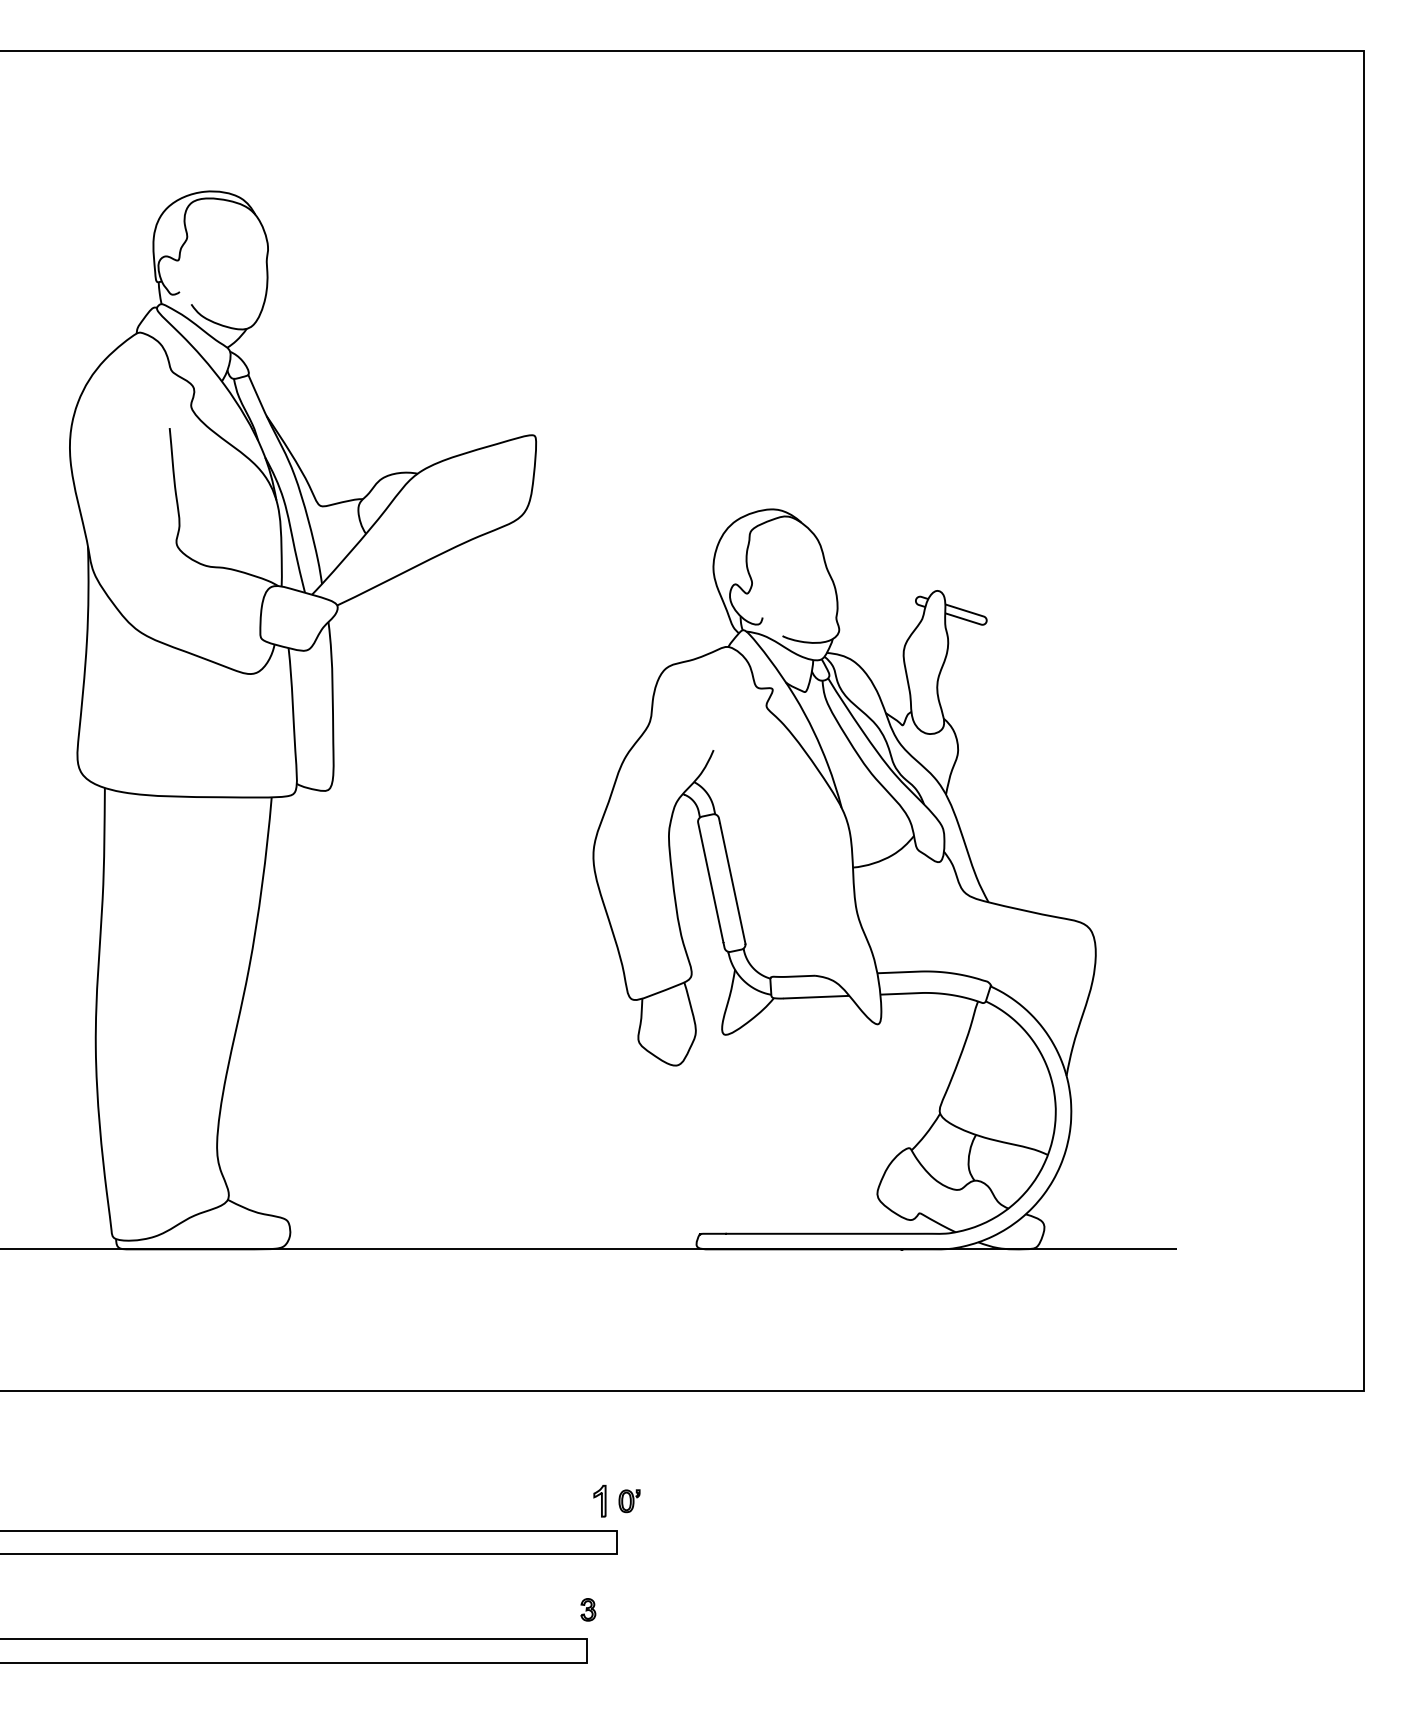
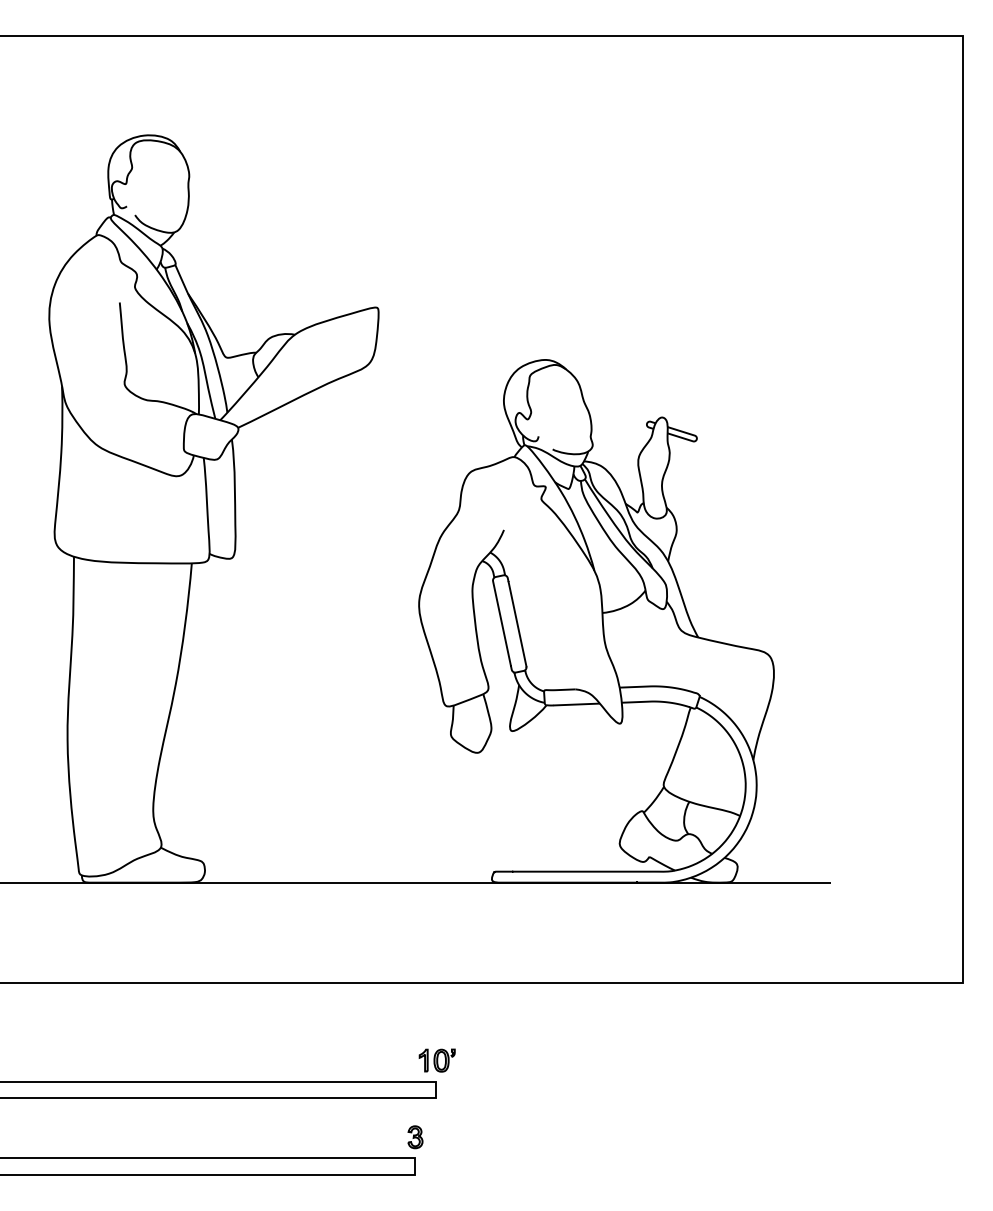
part: (629, 1500) -> (444, 1060), size x1.43
part: (588, 1609) -> (415, 1137), size x1.43

